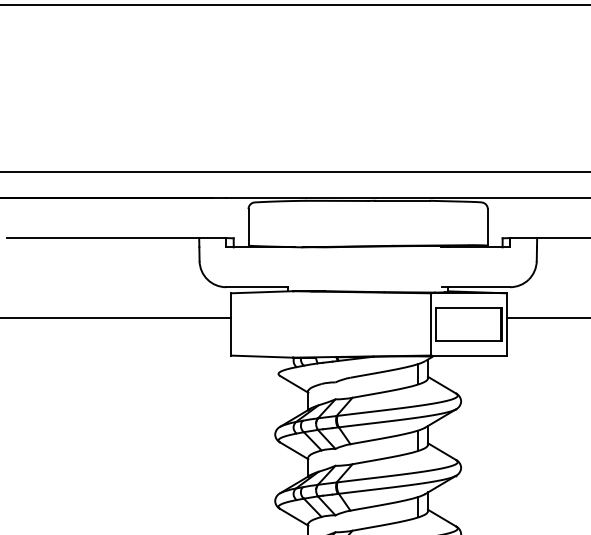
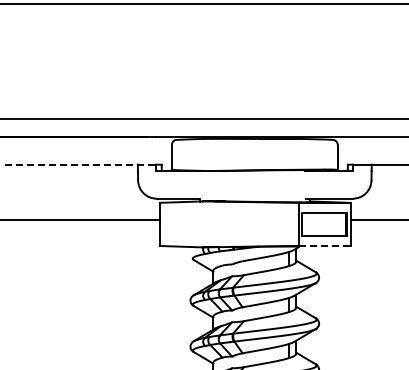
line: (116, 237) -> (80, 164), solid -> dashed
line: (470, 354) -> (325, 245), solid -> dashed

